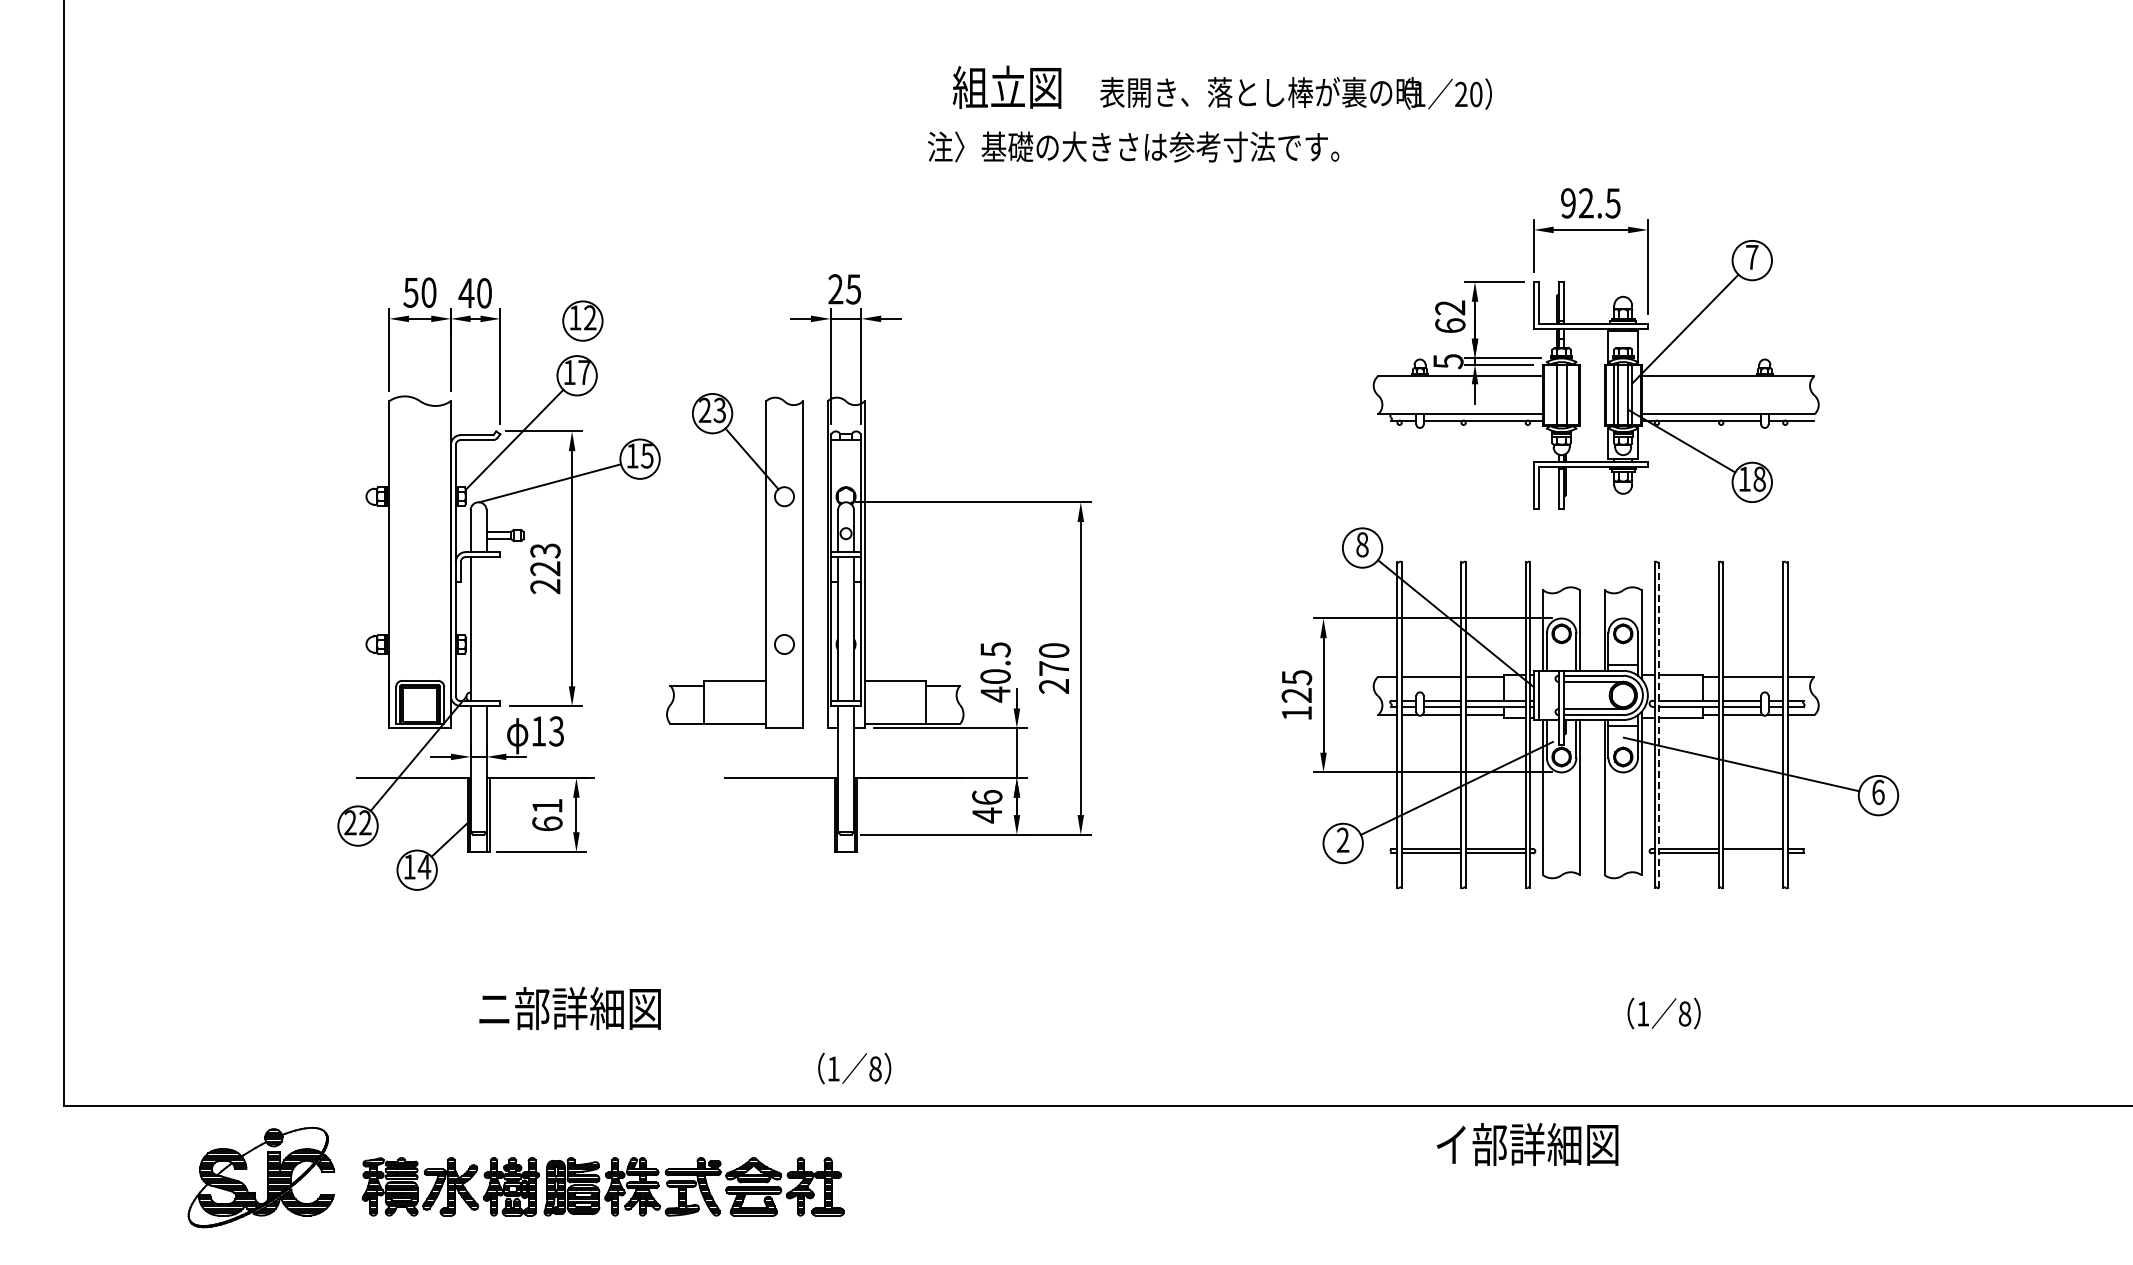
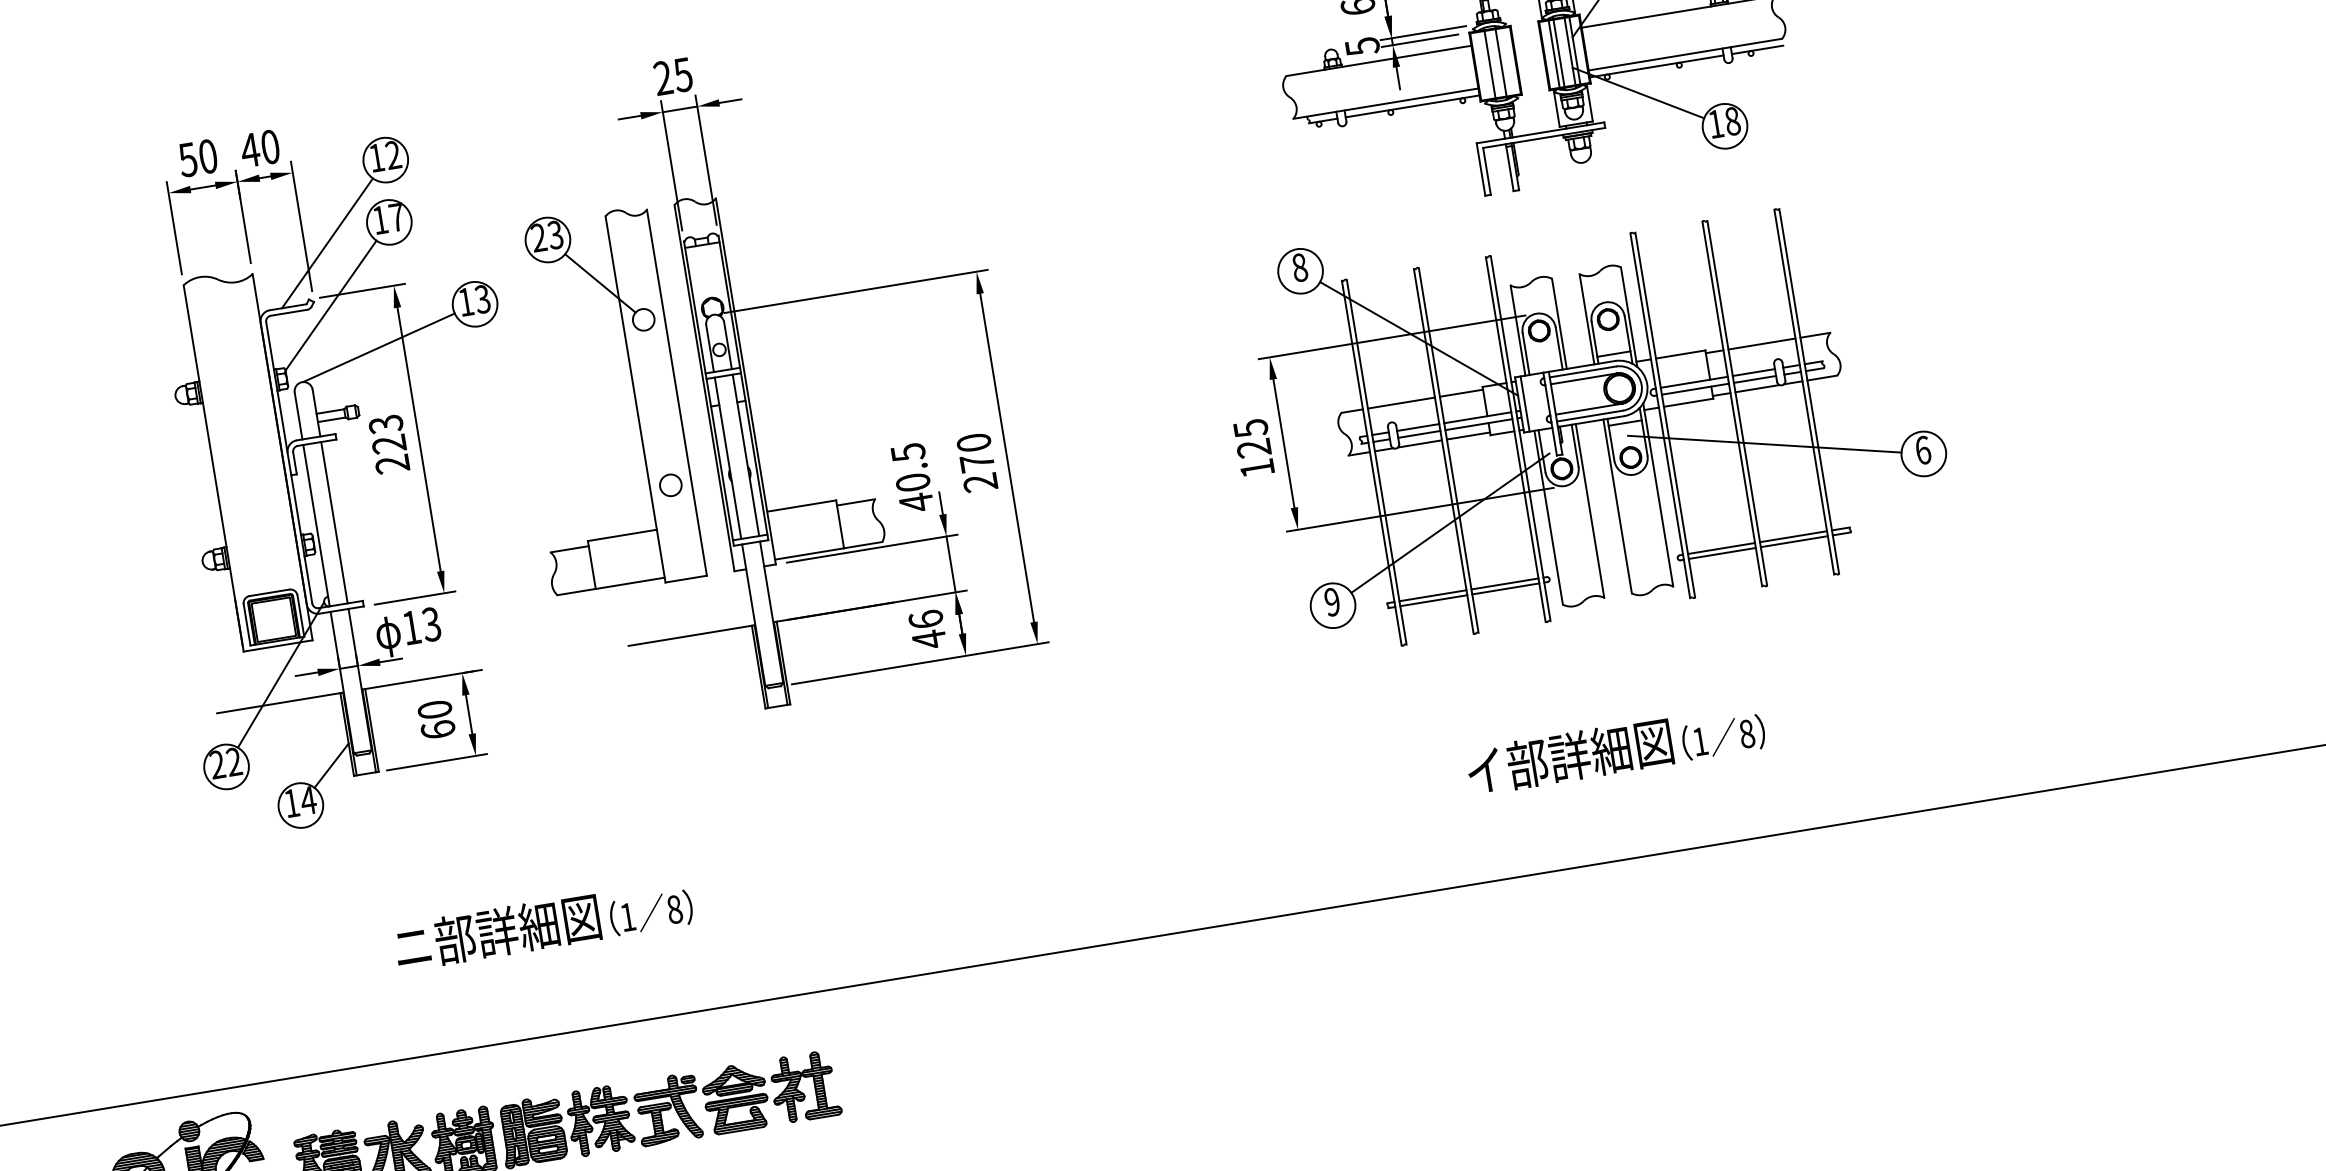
line: (520, 385) -> (327, 243), added
text: (647, 455) -> (482, 298), 15 -> 13
line: (486, 629) -> (334, 523), added
line: (1659, 724) -> (1665, 414), dashed -> solid
text: (547, 805) -> (434, 709), 61 -> 60
text: (1343, 840) -> (1332, 602), 2 -> 9
line: (1753, 853) -> (1794, 541), added
text: (854, 1068) -> (651, 912), moved
text: (1527, 1144) -> (1569, 756), moved

